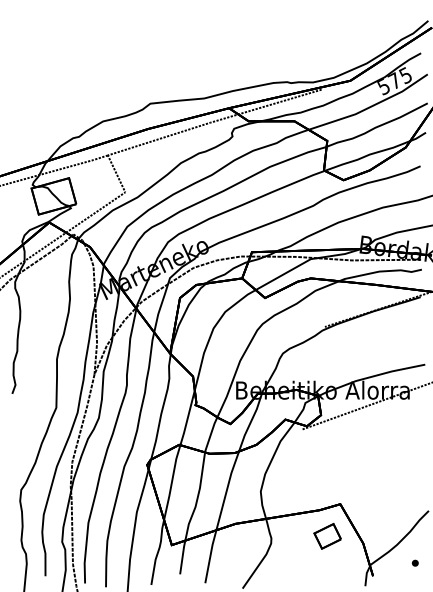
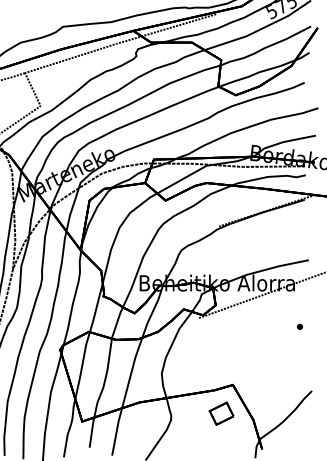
part: (415, 562) -> (300, 326), moved

